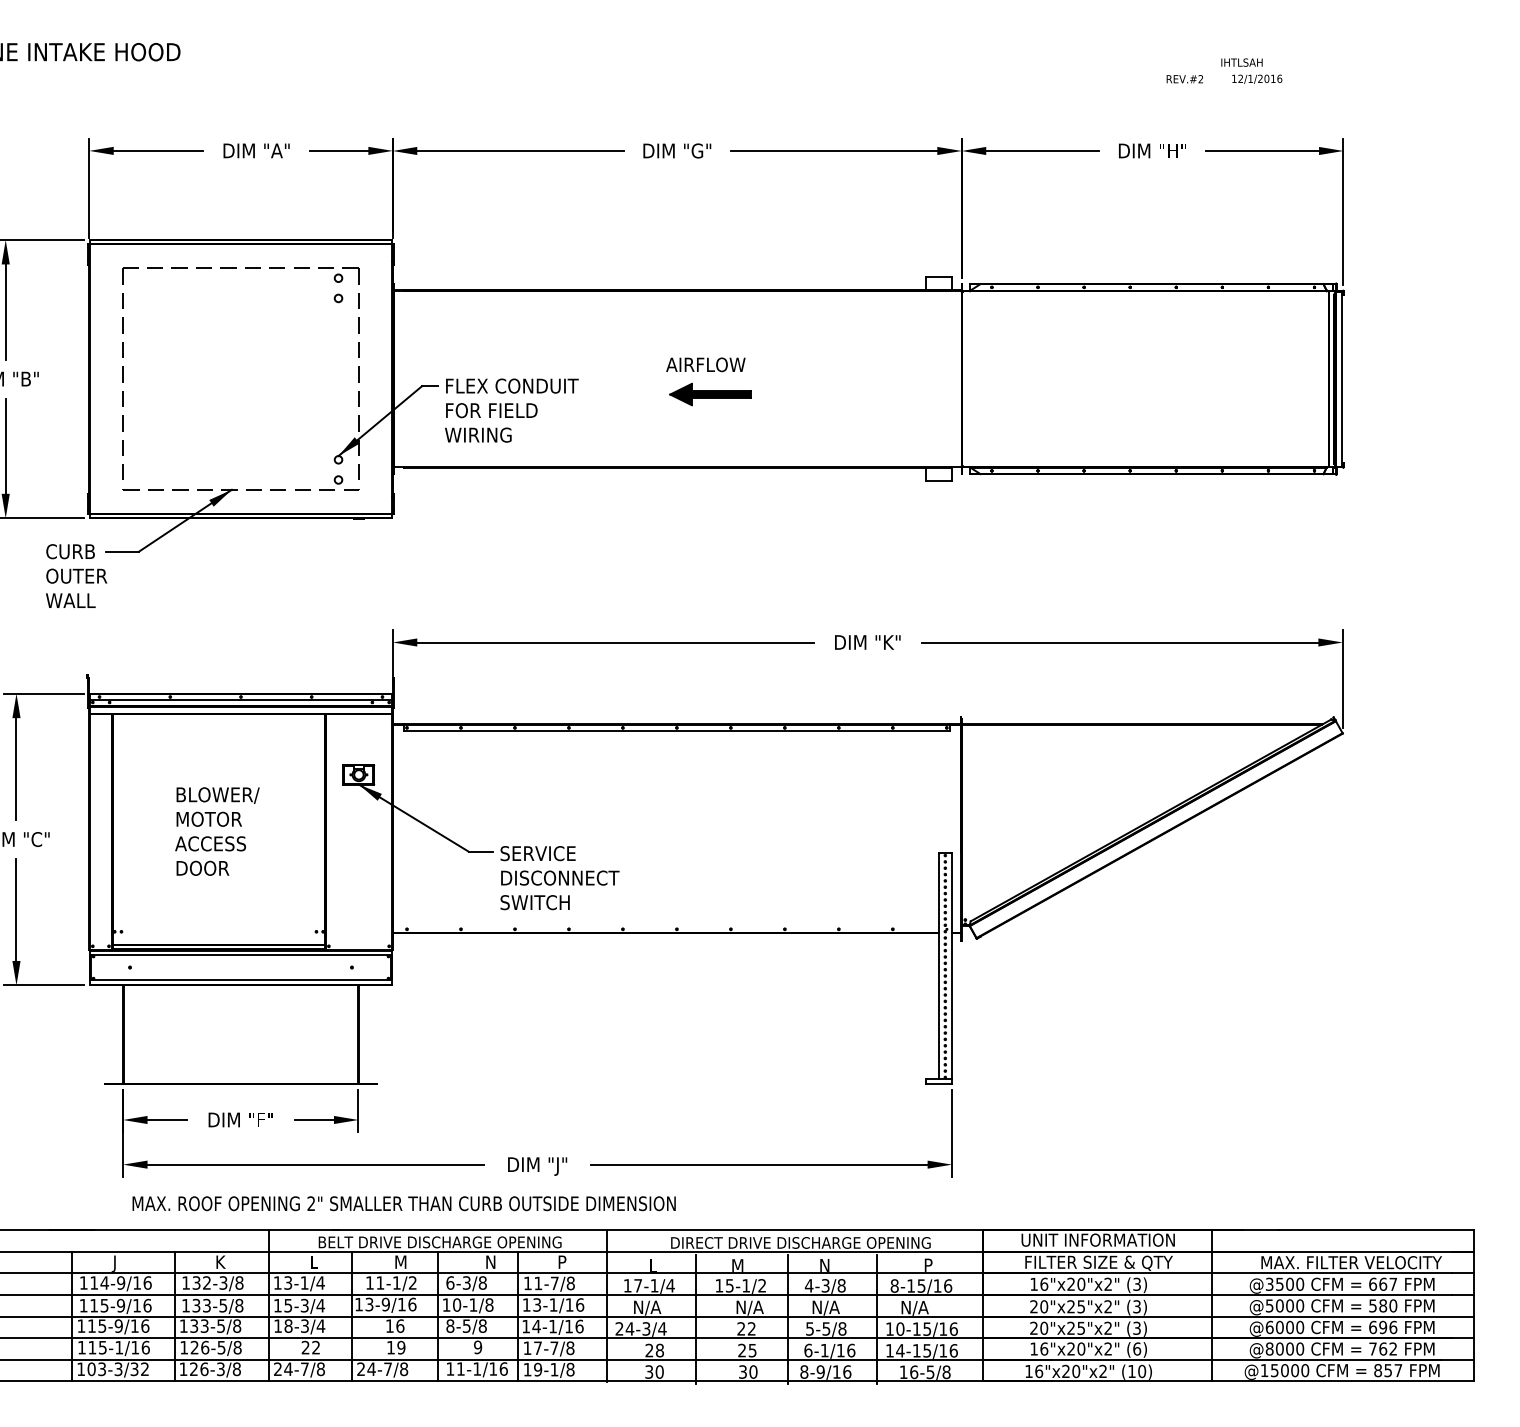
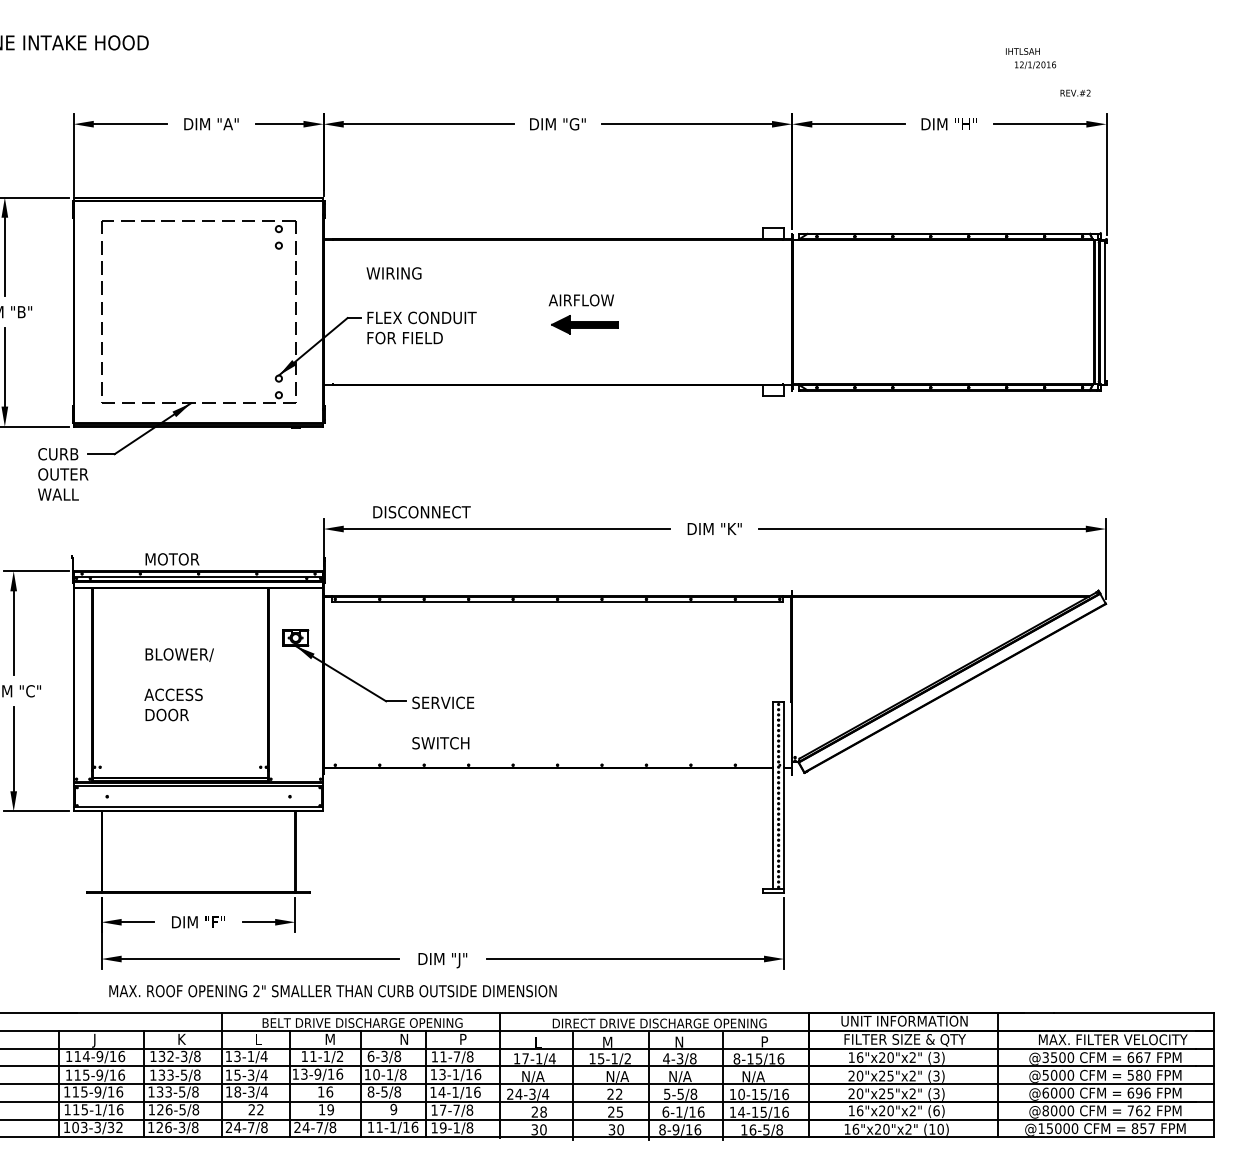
text: (1184, 79) -> (1075, 93), moved
text: (478, 434) -> (394, 272), moved
text: (208, 818) -> (171, 558), moved
text: (560, 877) -> (422, 511), moved

